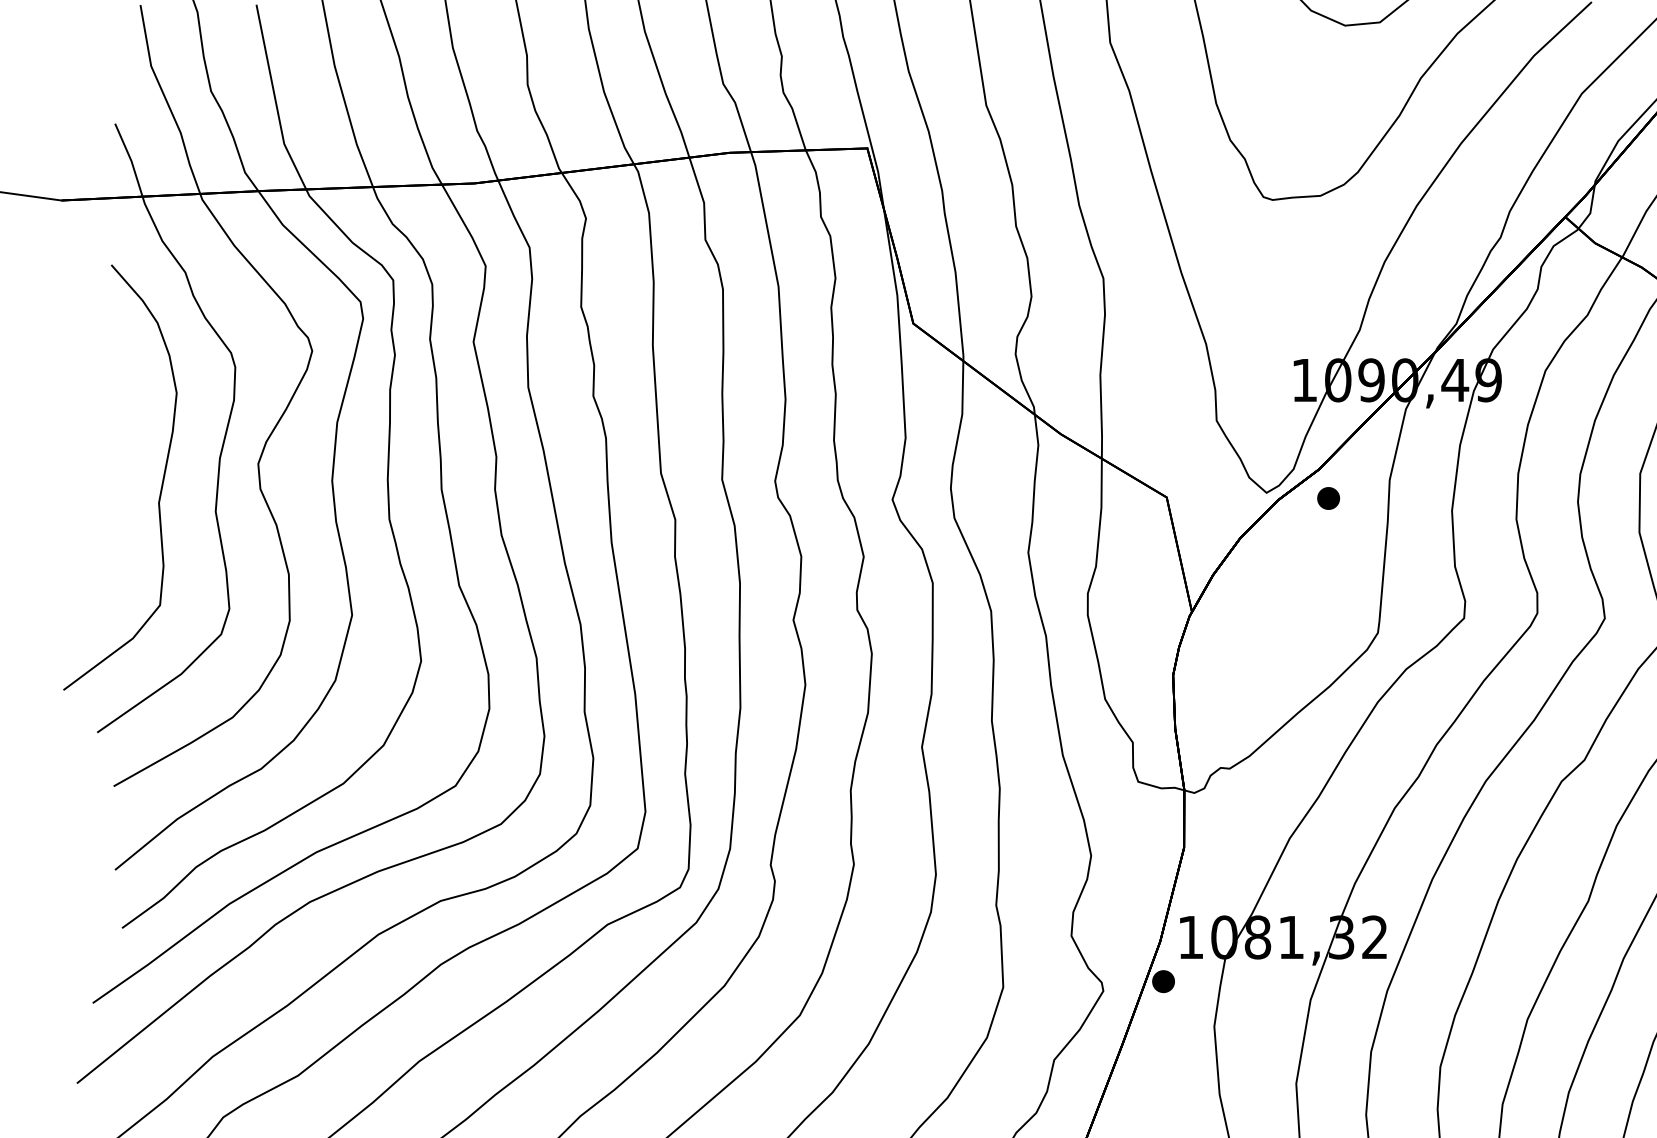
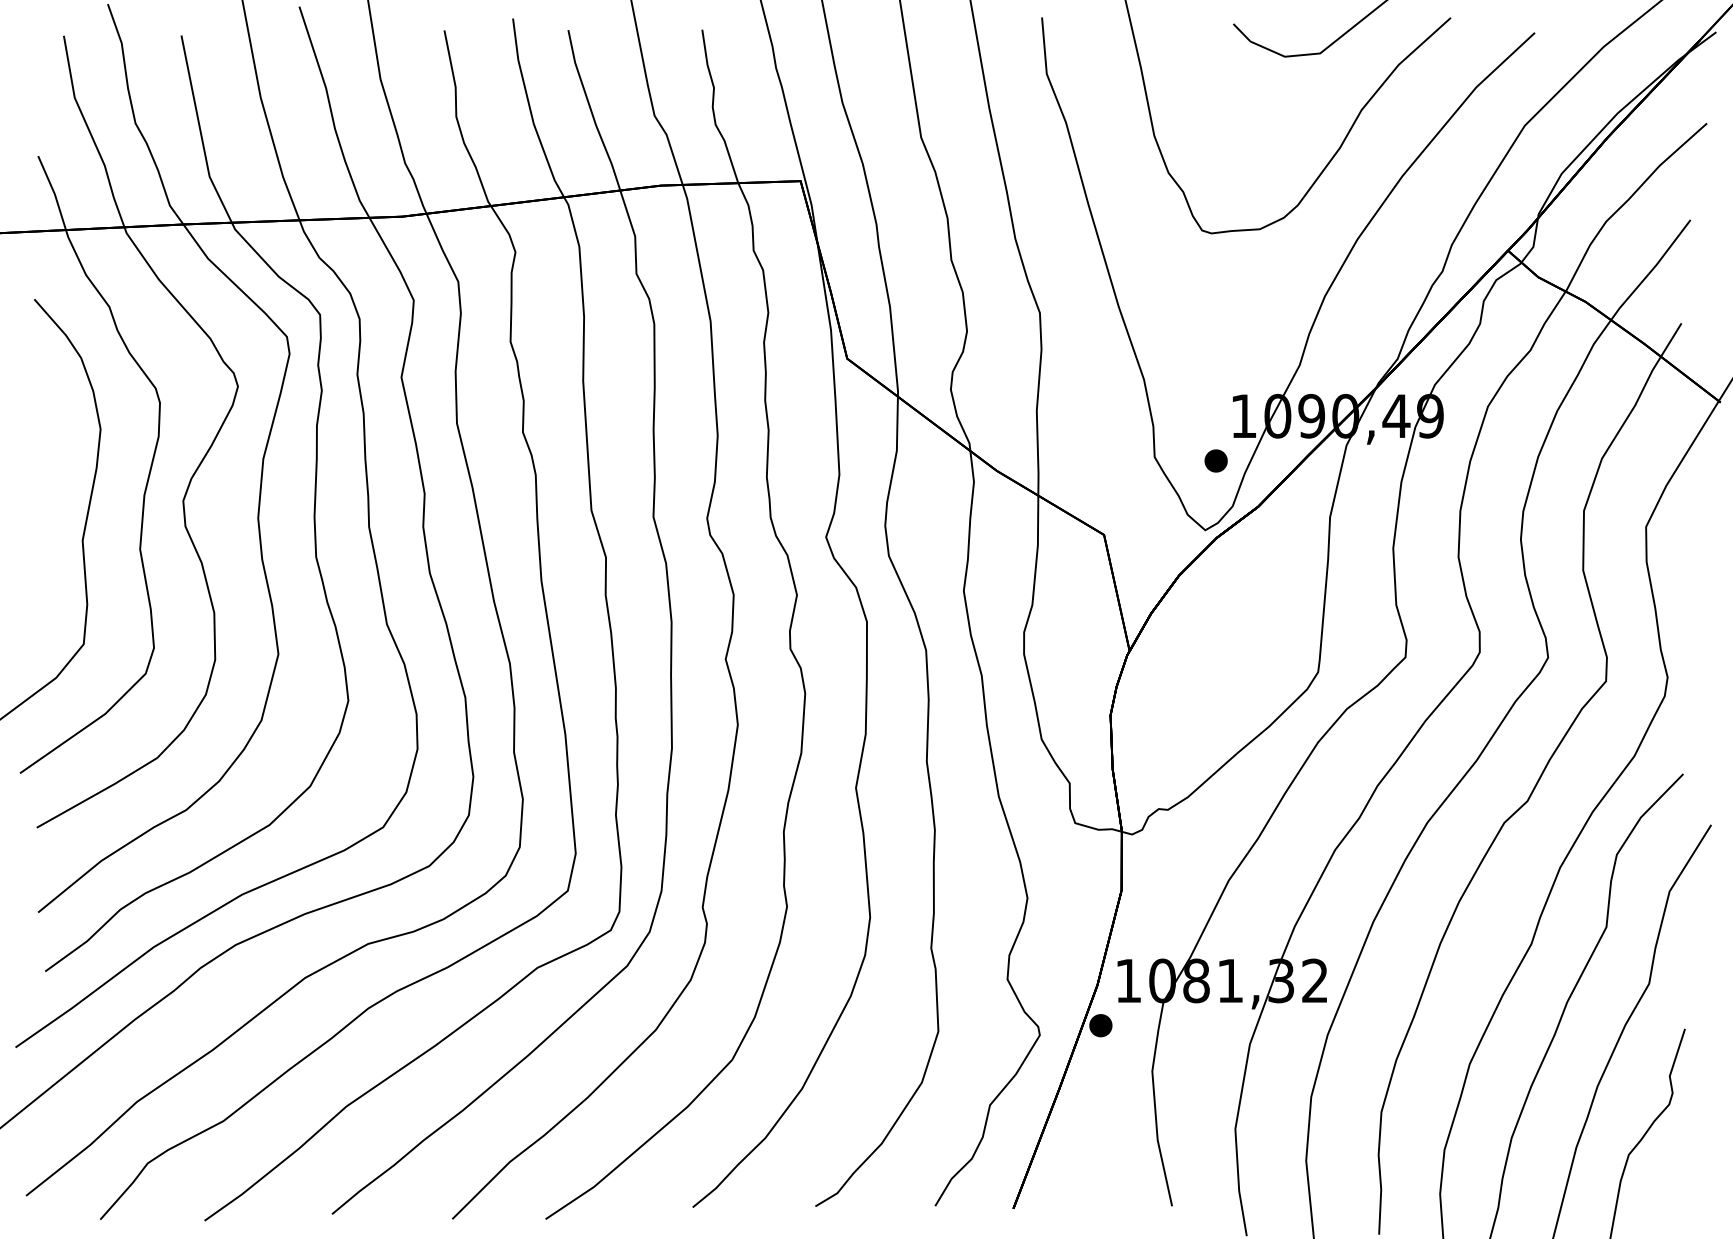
part: (1327, 498) -> (1215, 460), moved

